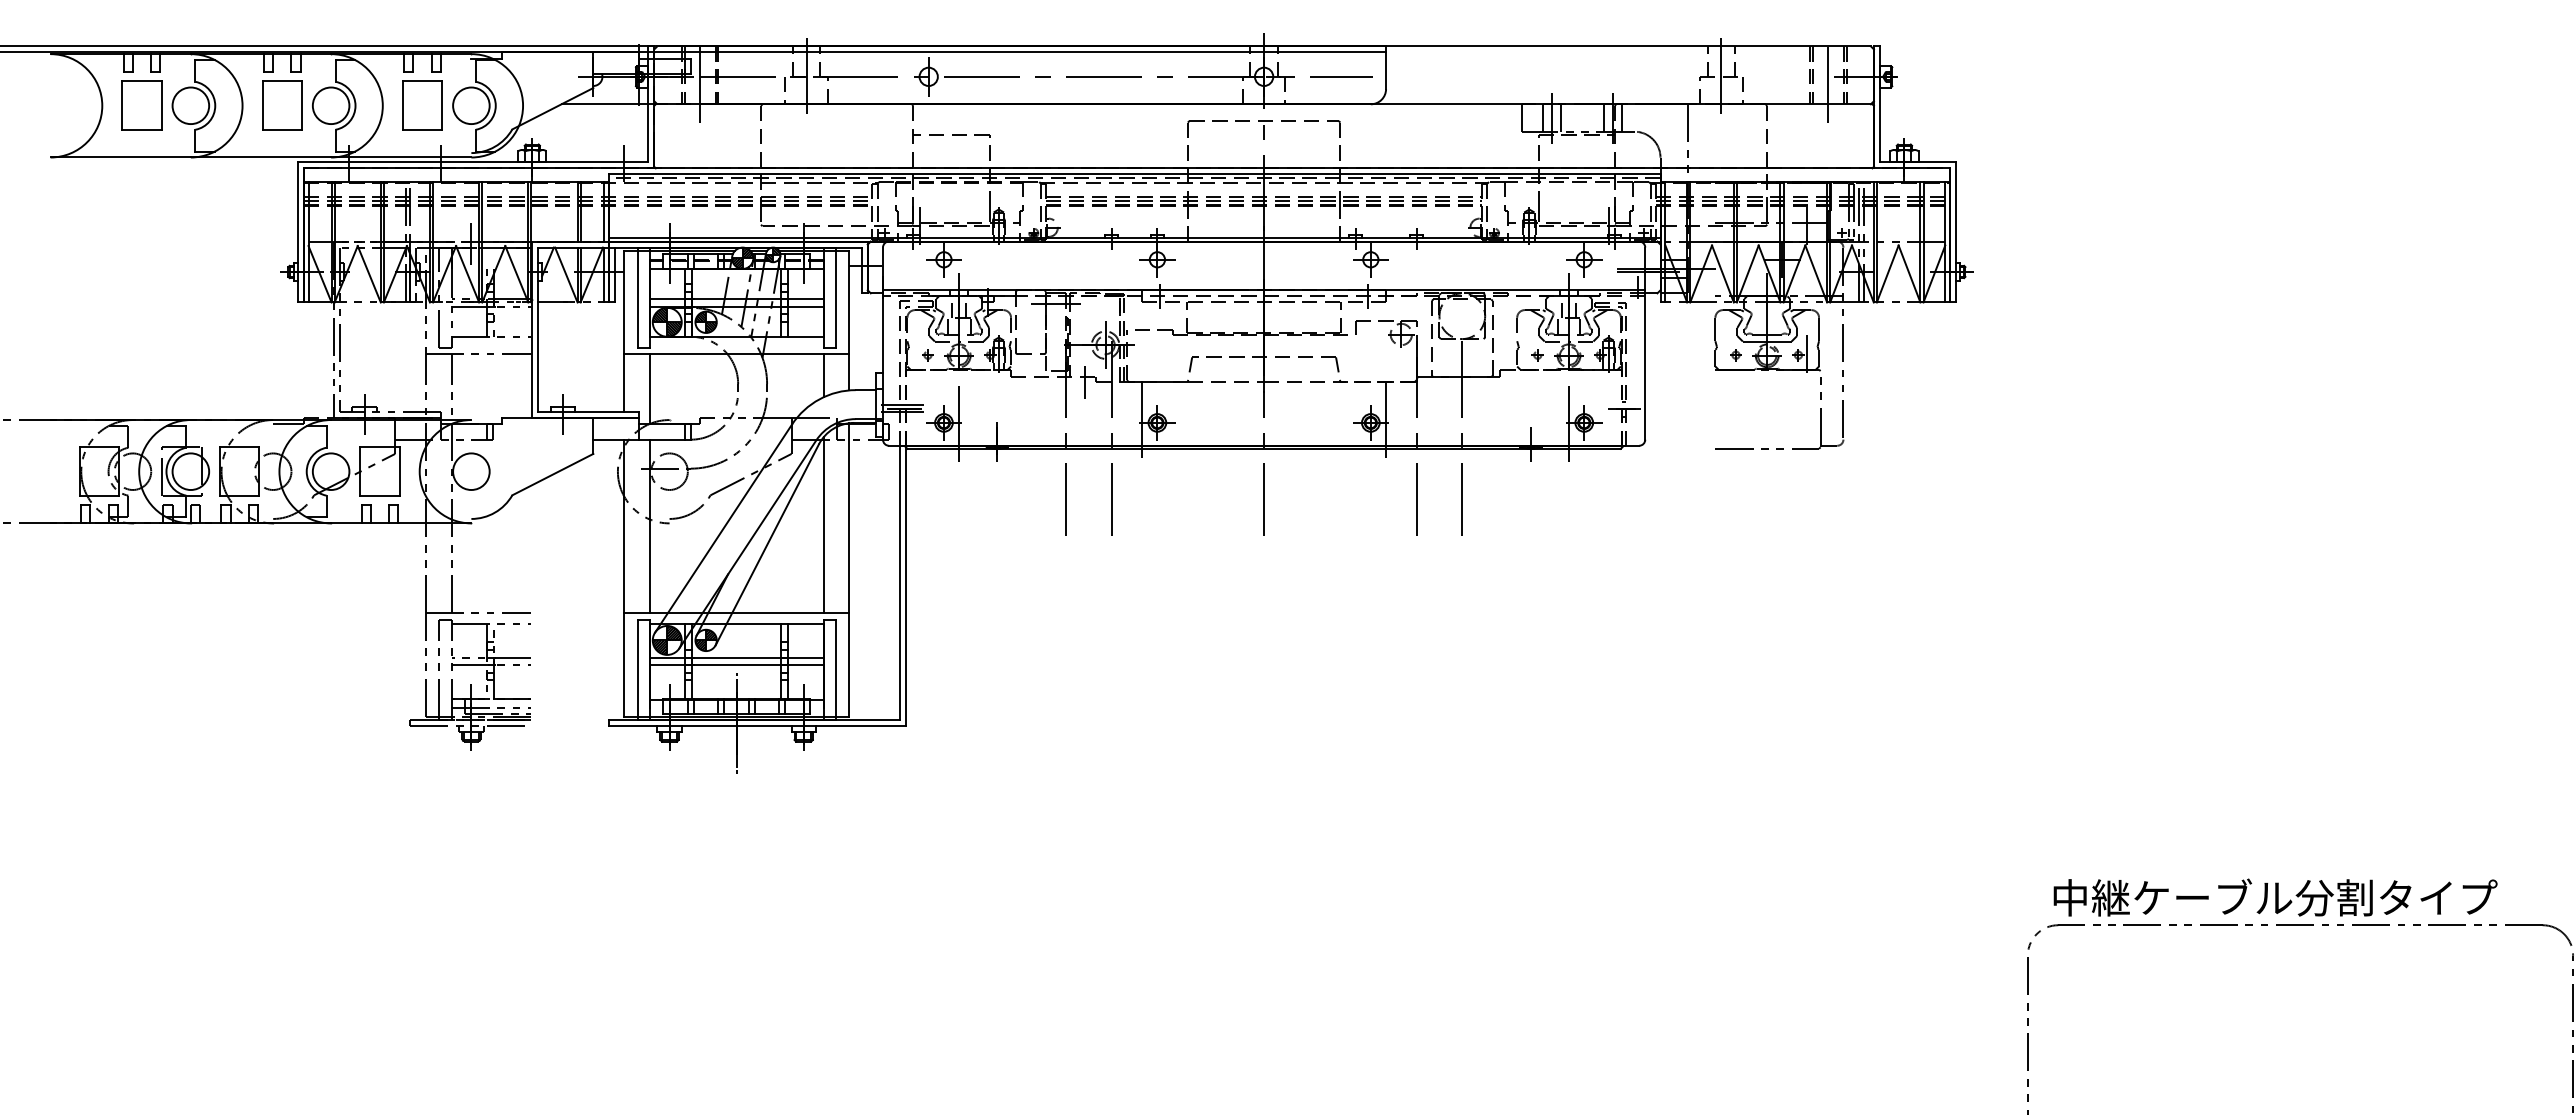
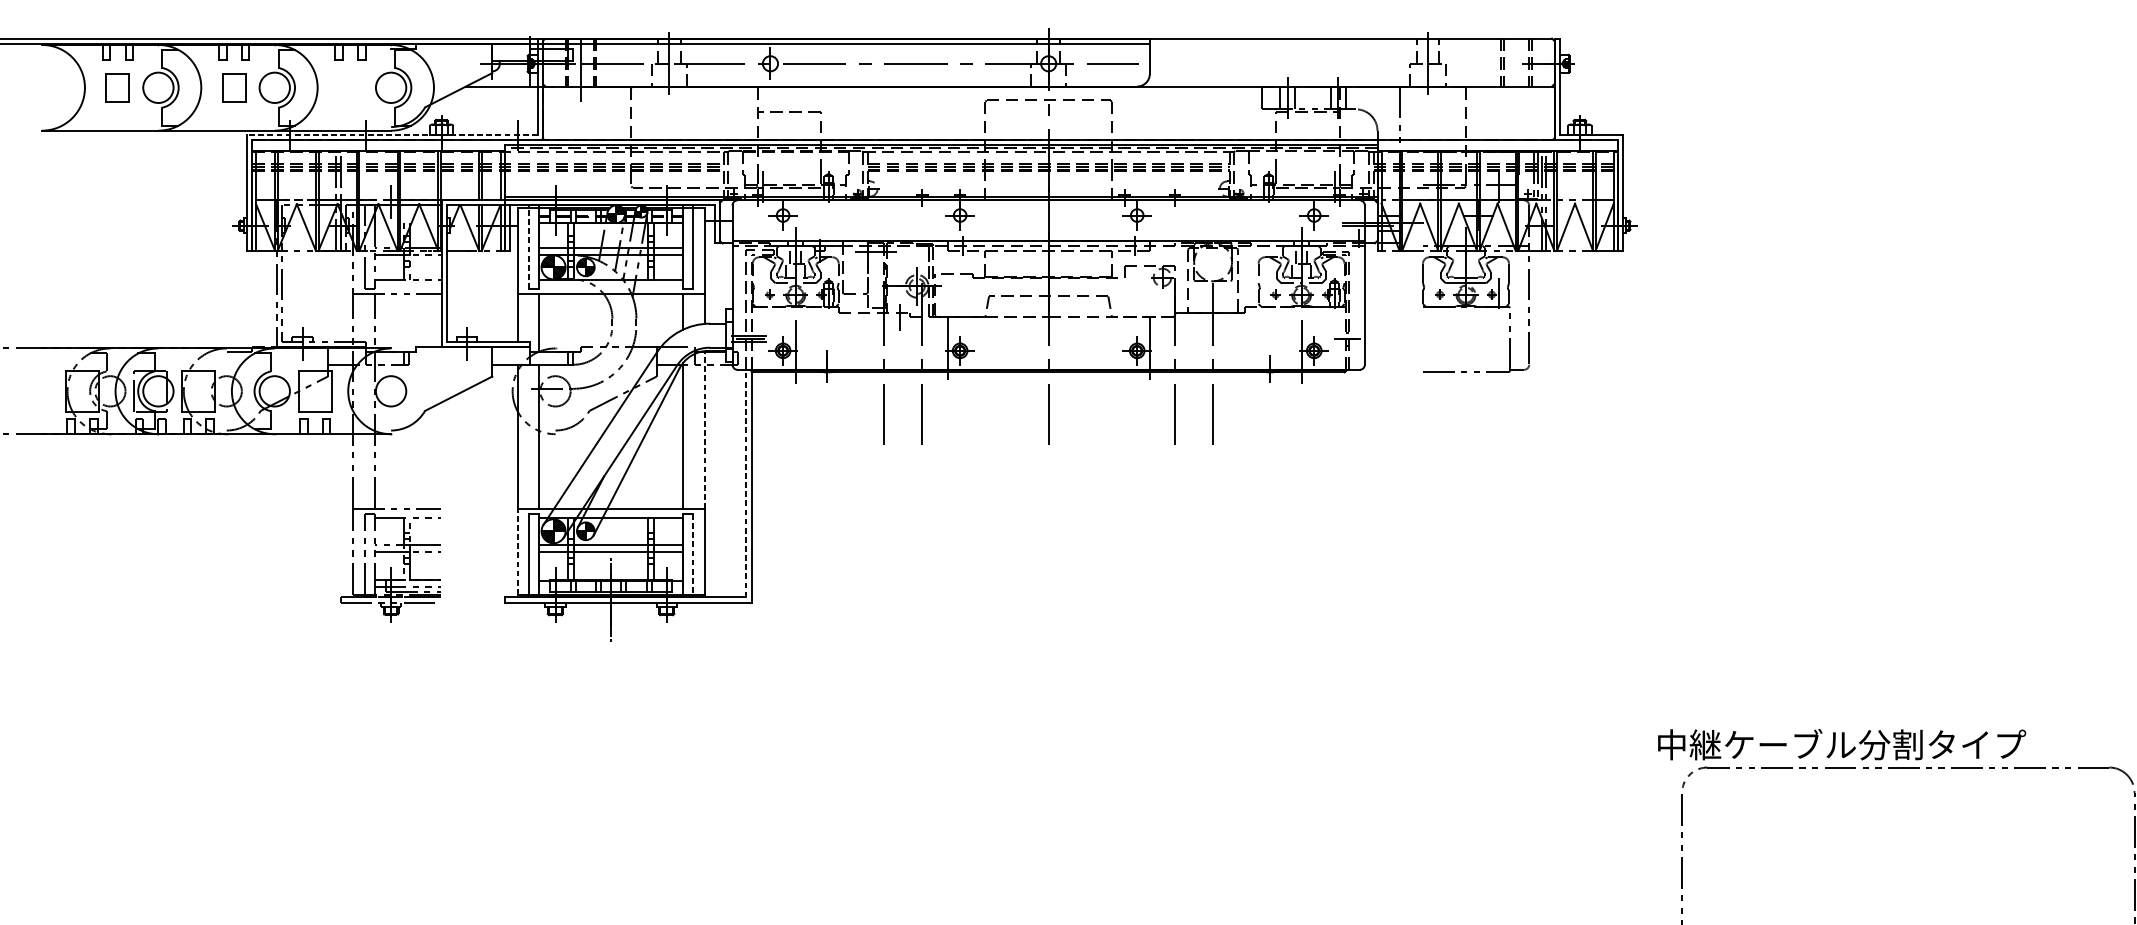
line: (1828, 79) -> (1516, 65), removed
part: (141, 105) -> (117, 87), size x0.7
part: (282, 105) -> (234, 87), size x0.7
part: (422, 105) -> (350, 87), removed
line: (472, 162) -> (392, 134), solid -> dashed
line: (637, 297) -> (528, 246), solid -> dashed
line: (849, 517) -> (704, 429), solid -> dashed
line: (899, 582) -> (746, 483), solid -> dashed
line: (623, 665) -> (517, 552), solid -> dashed
line: (835, 670) -> (693, 556), solid -> dashed
text: (2275, 897) -> (1842, 744), moved

